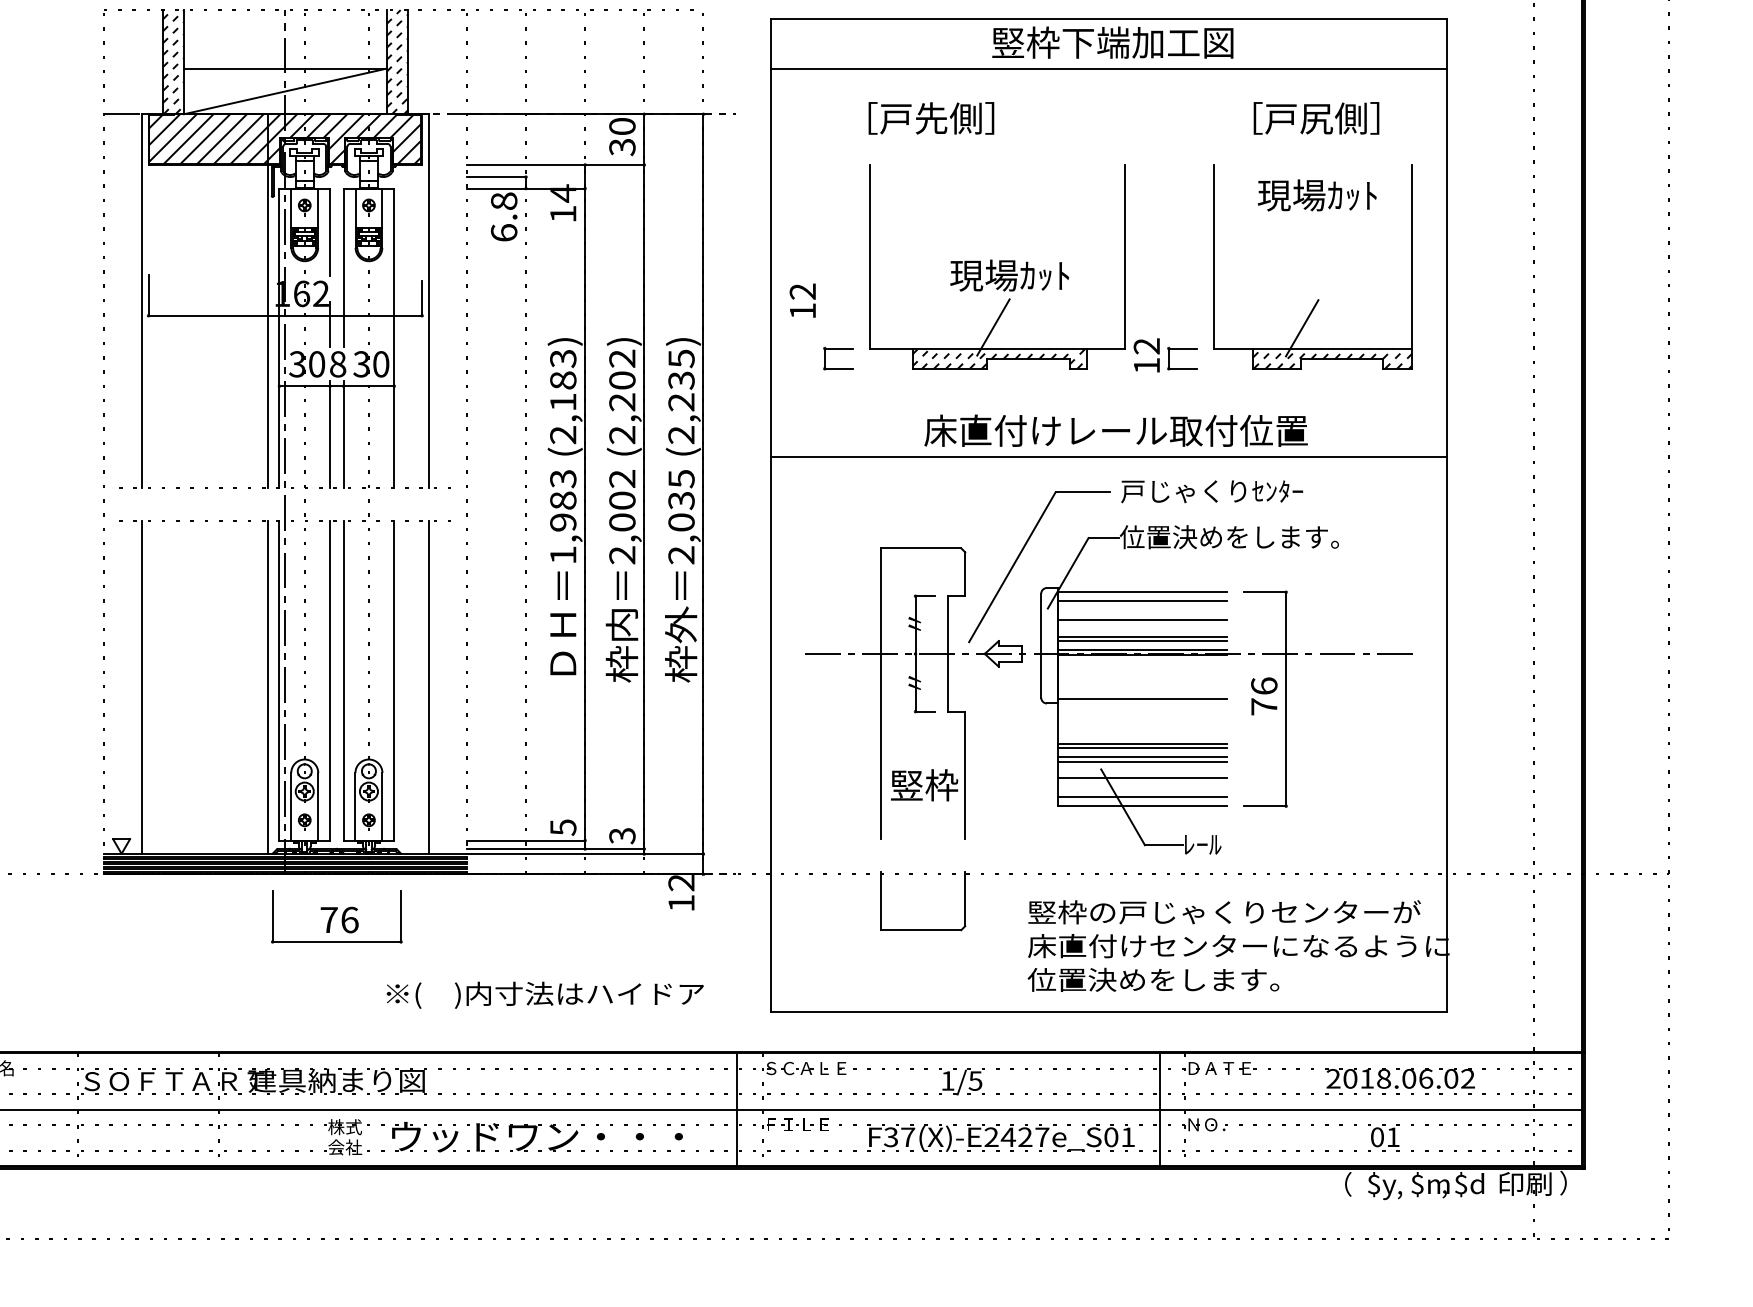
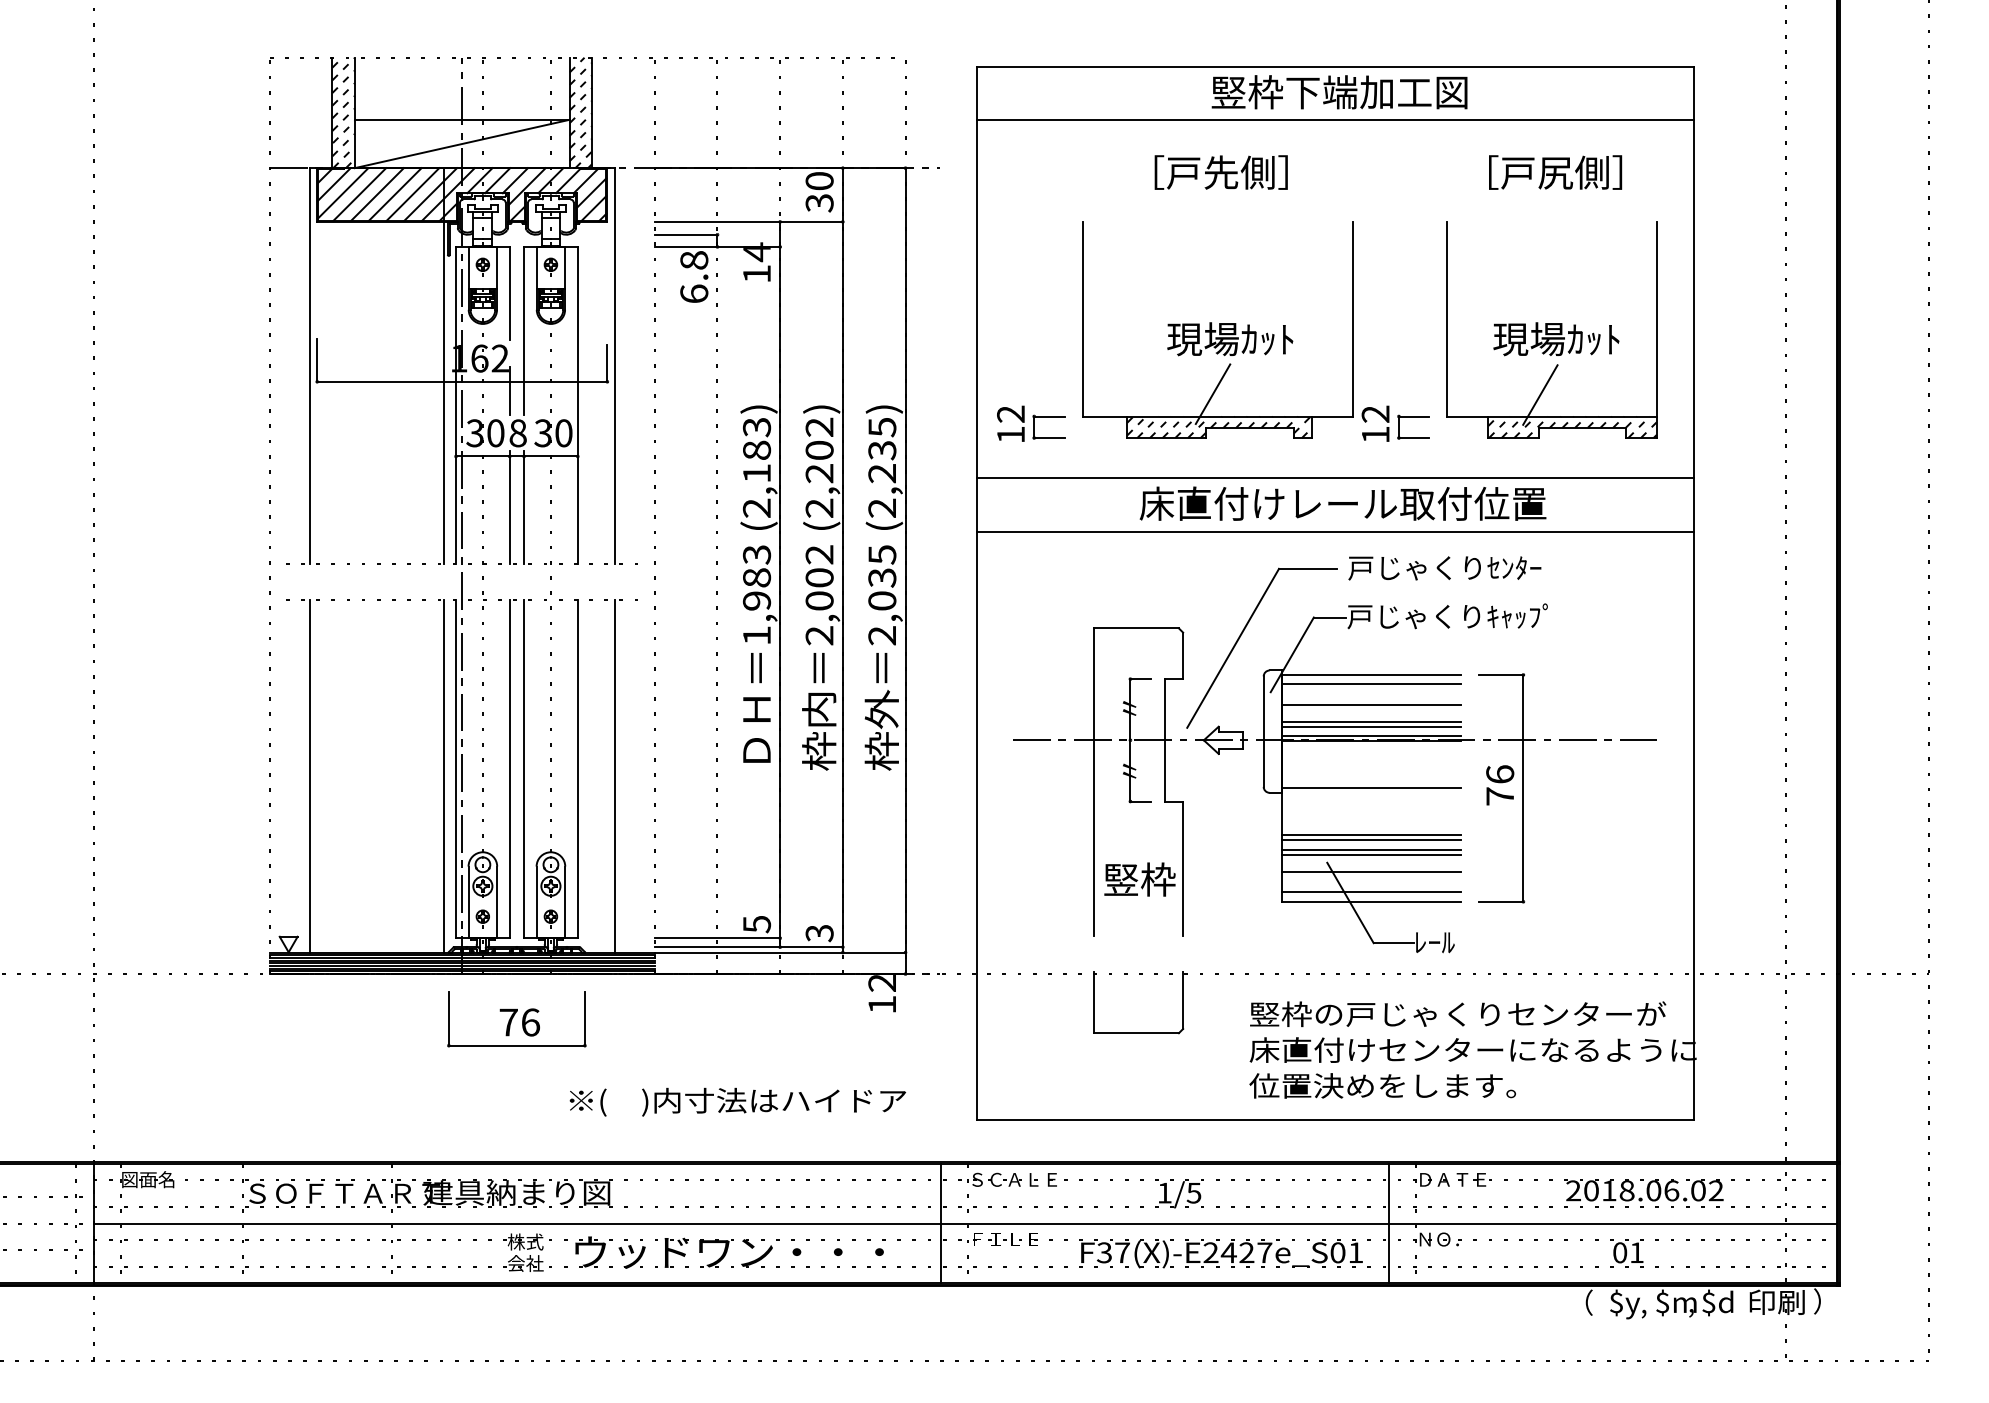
text: (930, 118) -> (1220, 172), moved
text: (1317, 195) -> (1556, 339), moved
text: (802, 300) -> (1010, 423), moved
line: (1108, 406) -> (1335, 478), added
text: (1229, 537) -> (1463, 616), 位置決めをします。 -> 戸じゃくりｷｬｯﾌﾟ

